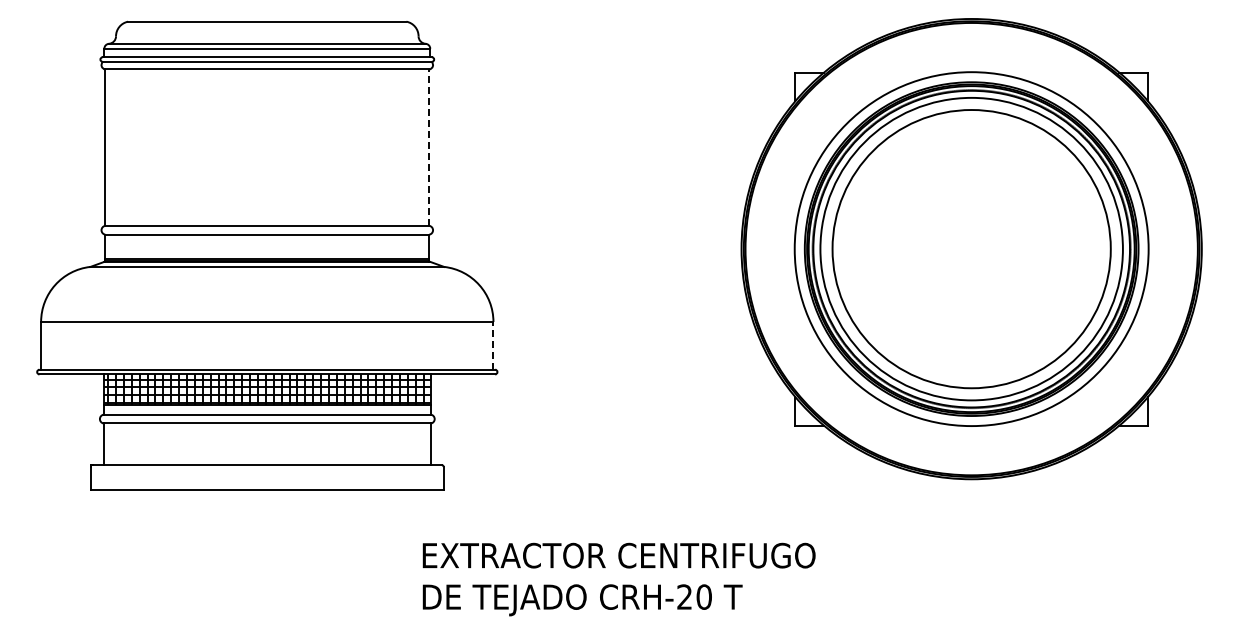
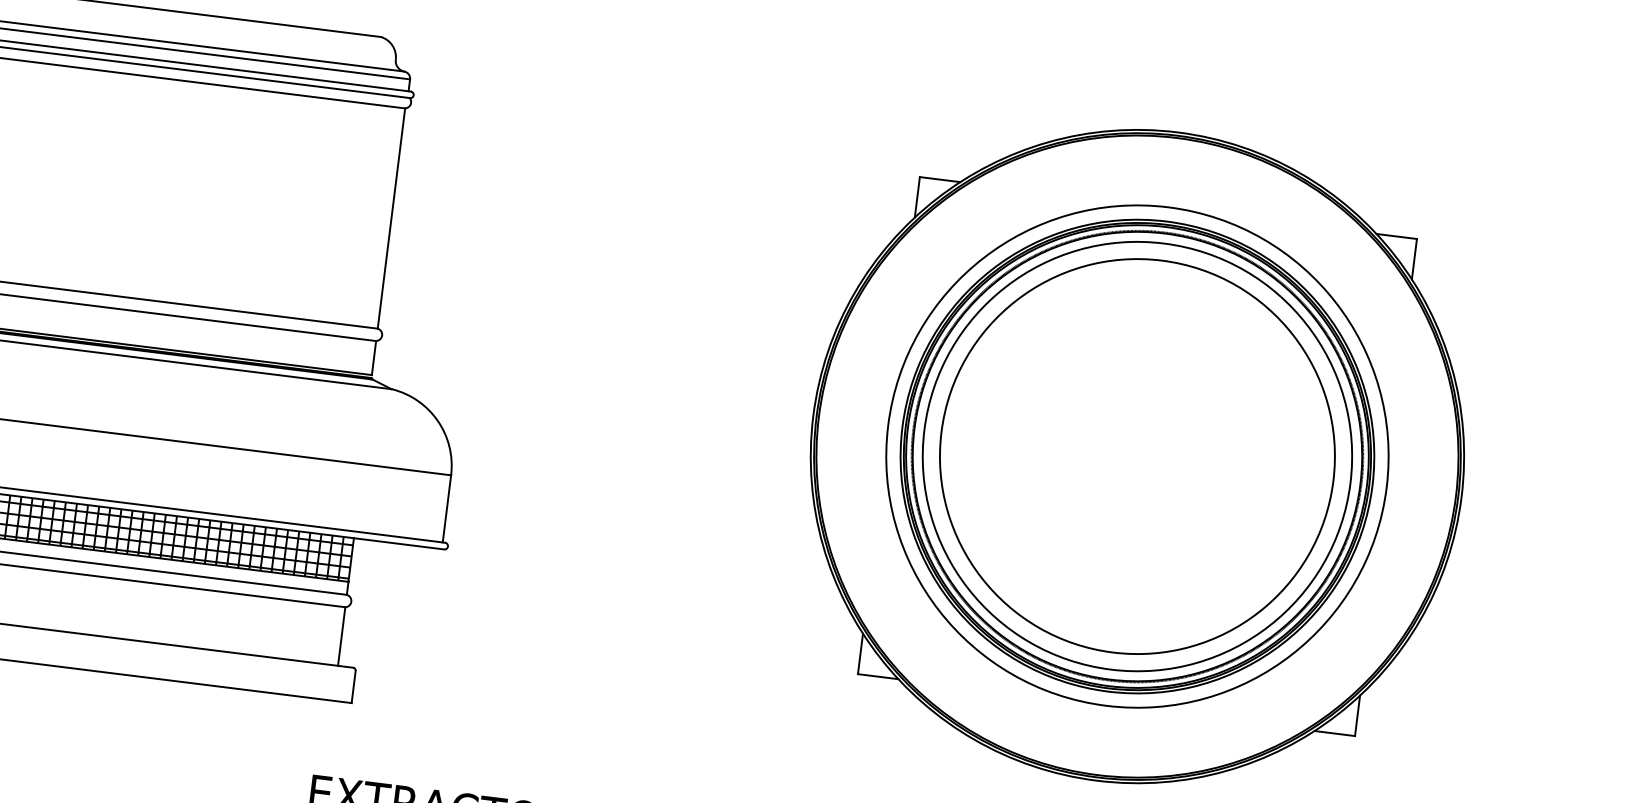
line: (429, 147) -> (391, 218), dashed -> solid
line: (493, 345) -> (447, 508), dashed -> solid

